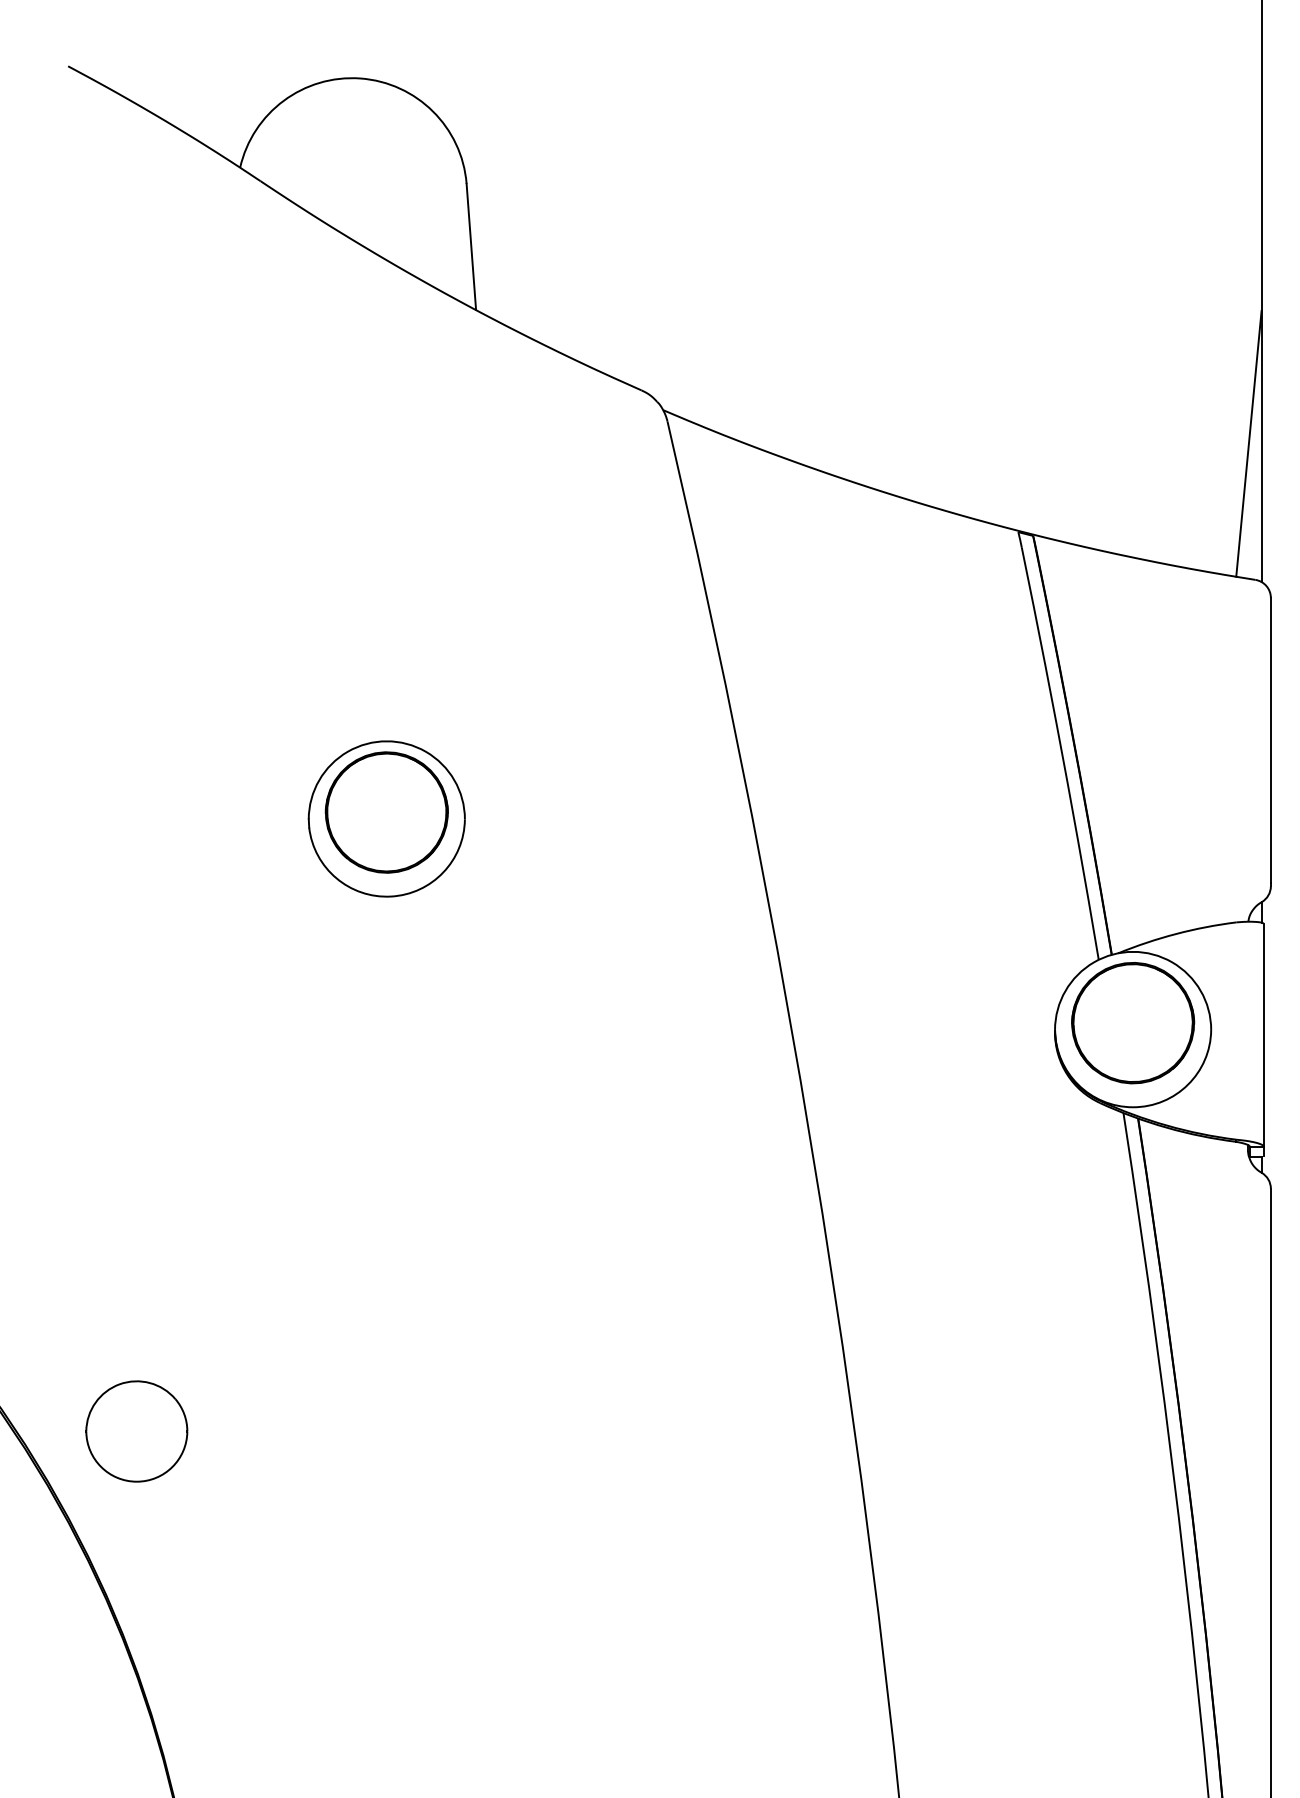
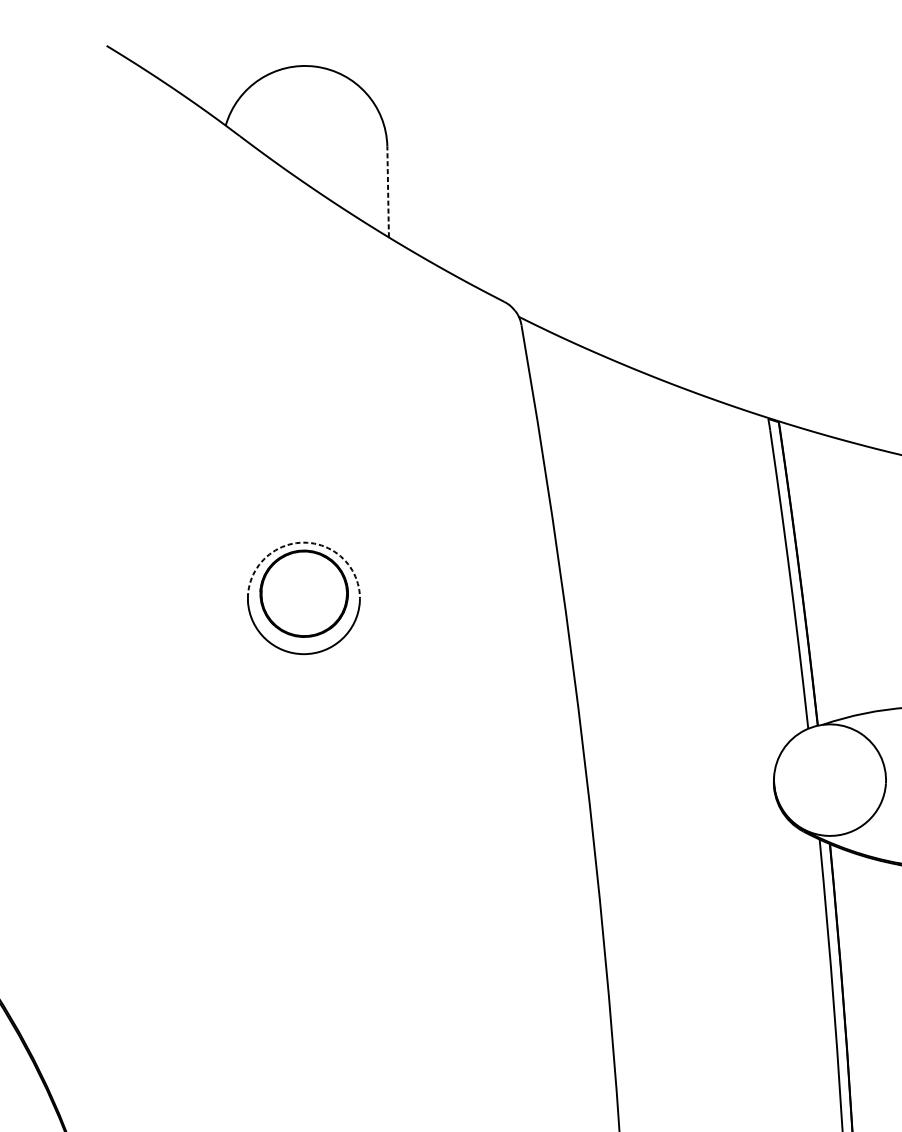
line: (471, 246) -> (388, 191), solid -> dashed
arc: (386, 741) -> (306, 542), solid -> dashed
part: (1133, 1023) -> (830, 775), removed
part: (136, 1431) -> (99, 1026), removed

